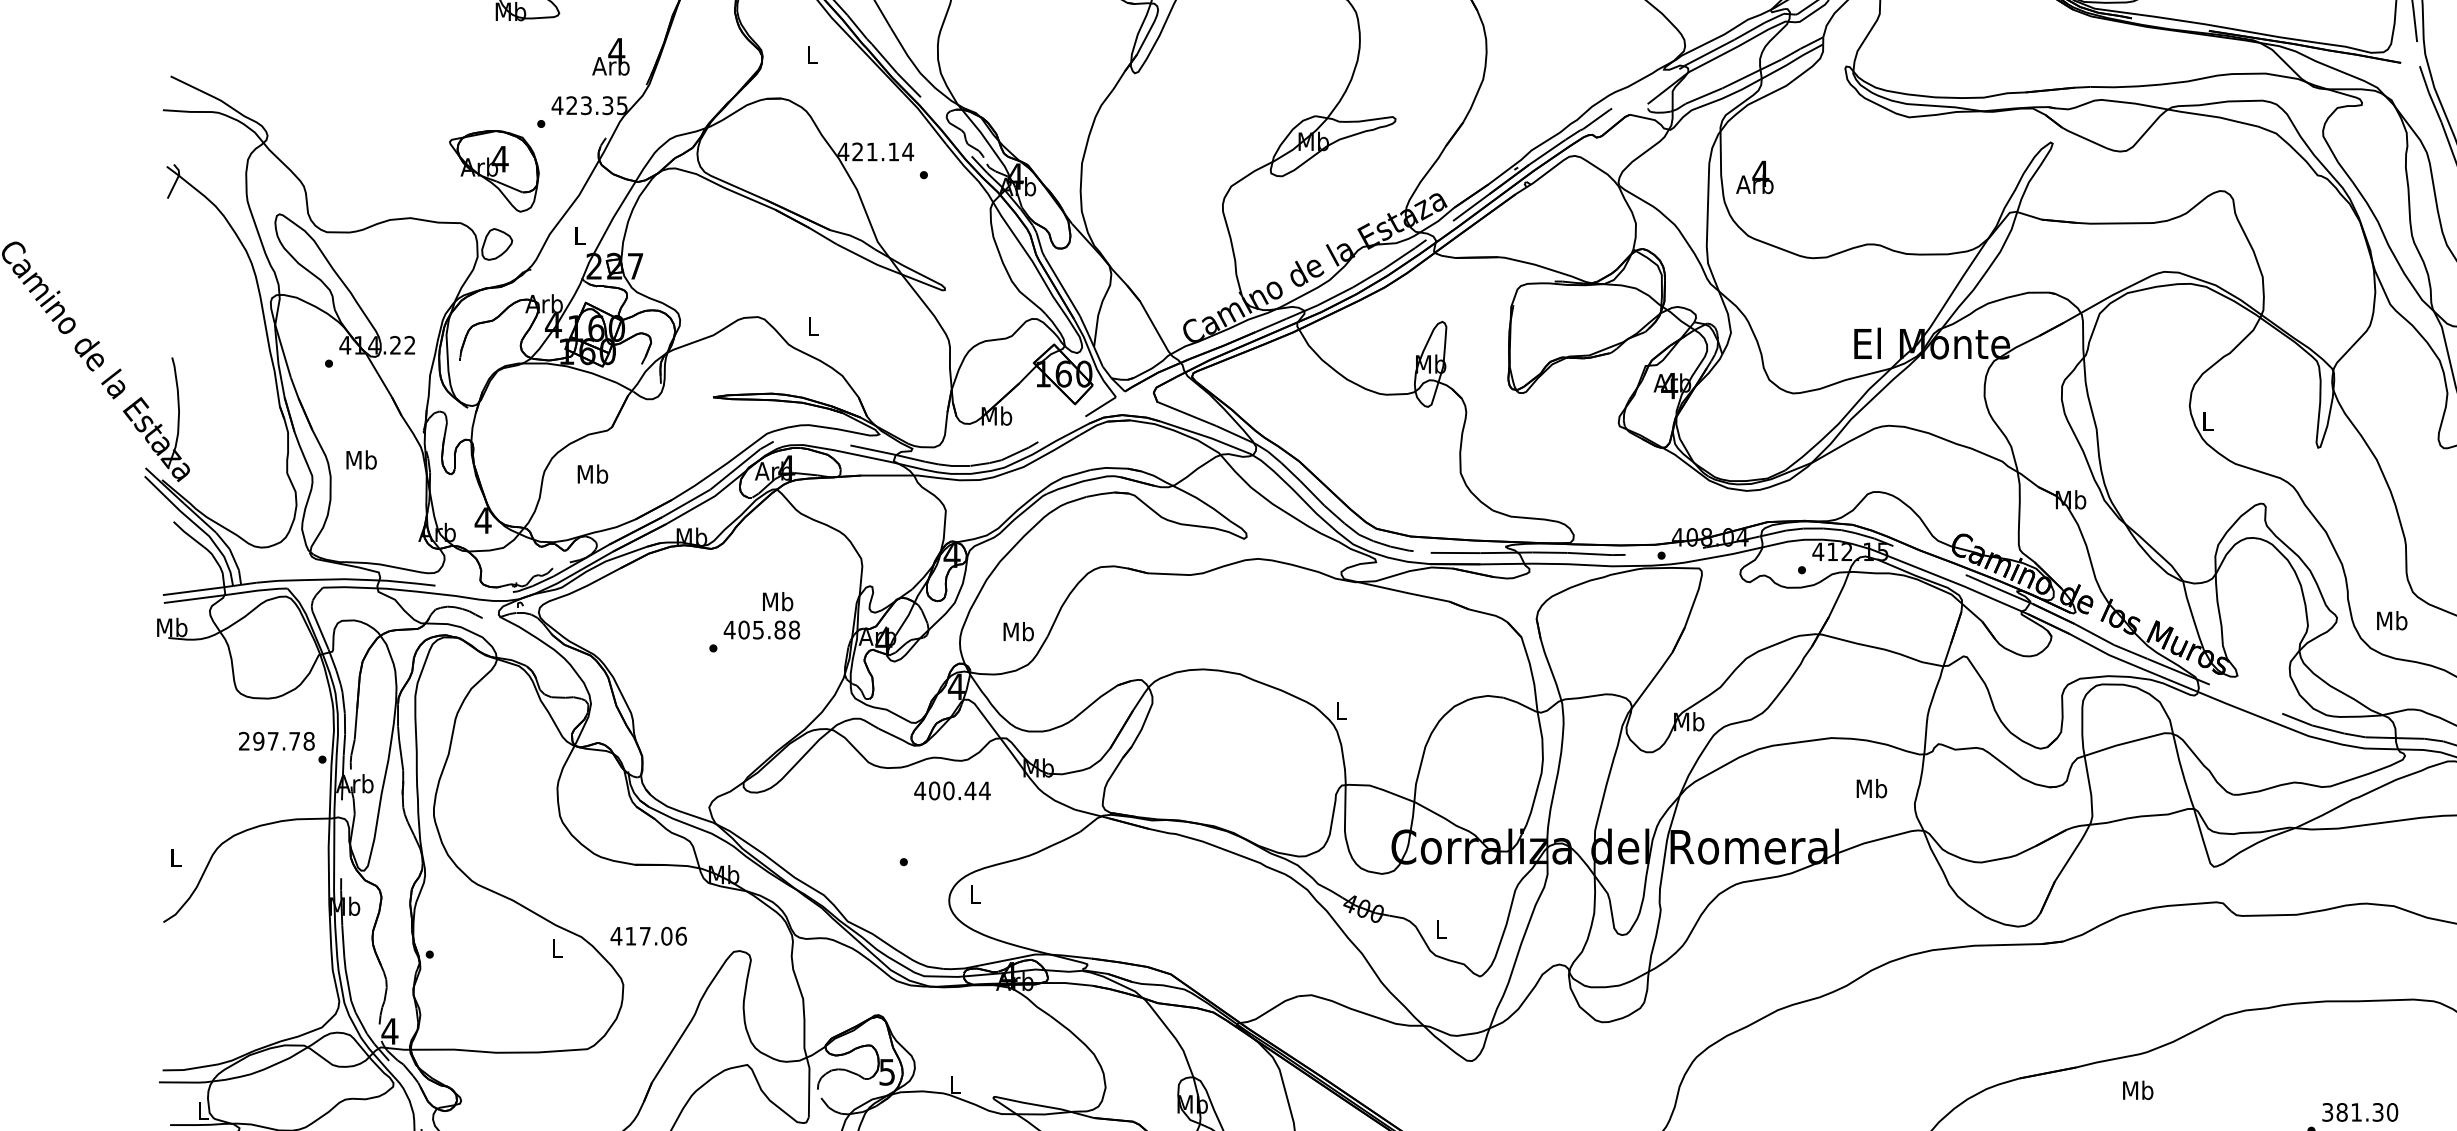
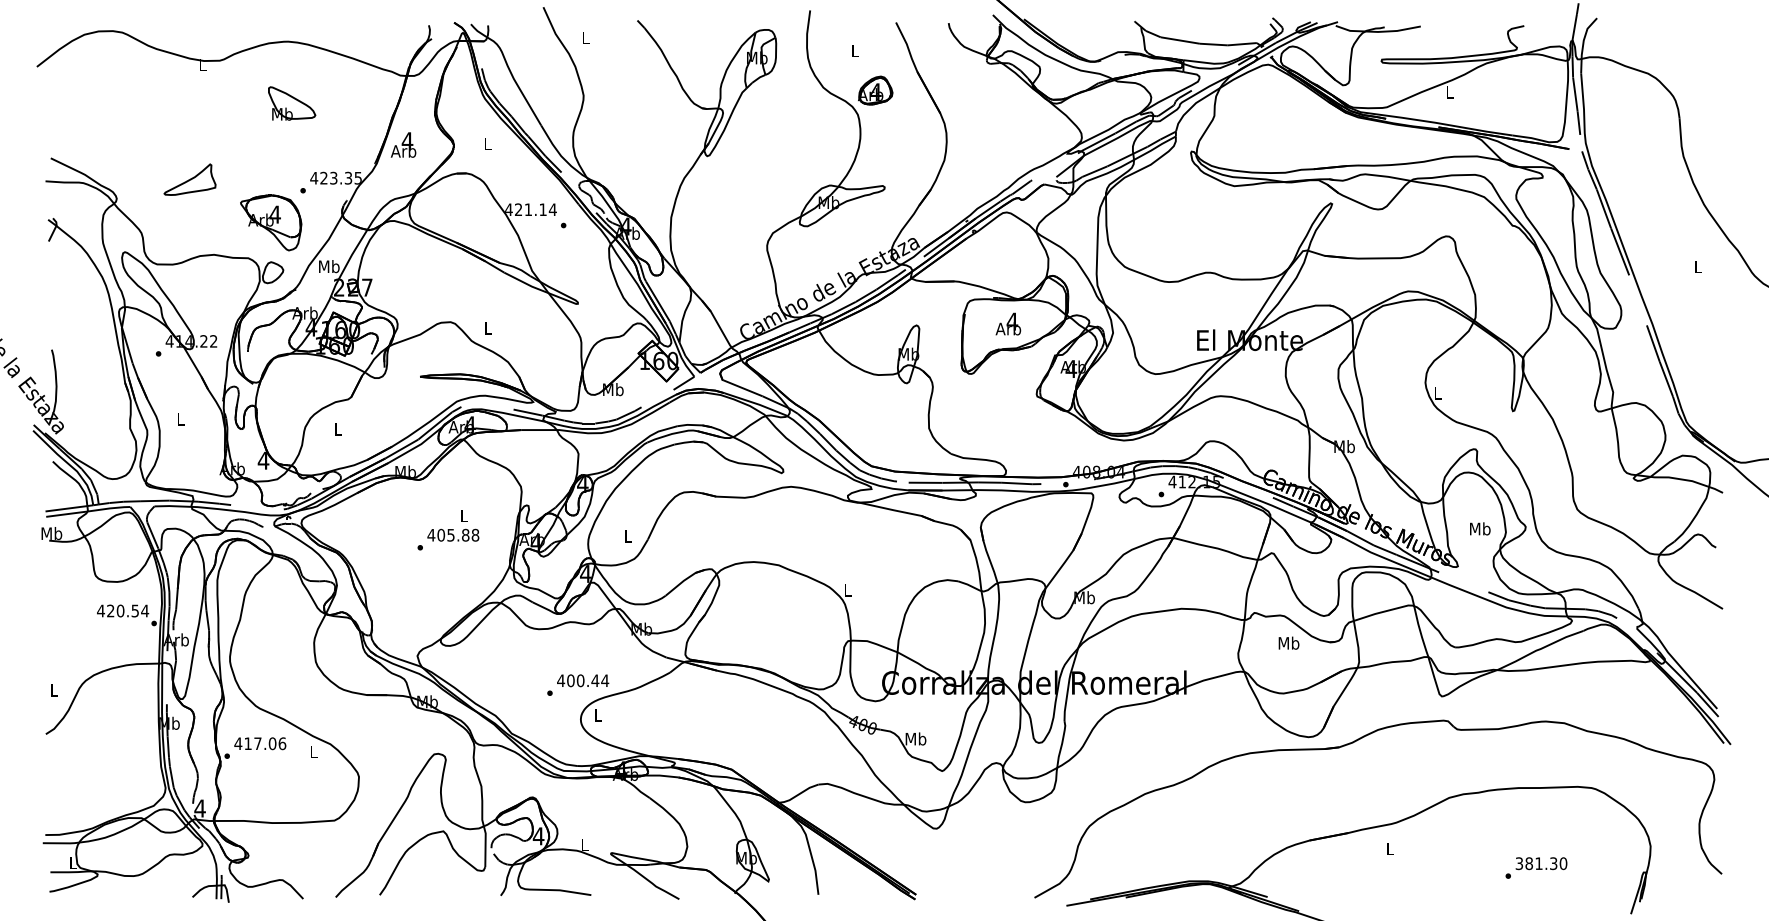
text: (610, 56) -> (403, 144), moved
part: (374, 107) -> (189, 179), added
text: (1755, 176) -> (1008, 323), moved
text: (580, 235) -> (329, 266), L -> Mb
text: (361, 458) -> (180, 418), Mb -> L
text: (593, 473) -> (338, 428), Mb -> L
text: (778, 601) -> (464, 515), Mb -> L
text: (2392, 620) -> (1480, 528), moved
text: (1017, 630) -> (627, 535), Mb -> L
text: (277, 740) -> (123, 610), 297.78 -> 420.54
text: (1871, 787) -> (1288, 642), moved
text: (953, 790) -> (583, 680), moved
text: (1440, 928) -> (915, 738), L -> Mb
text: (649, 935) -> (260, 743), moved
text: (886, 1072) -> (538, 836), 5 -> 4
text: (2138, 1090) -> (1390, 848), Mb -> L

